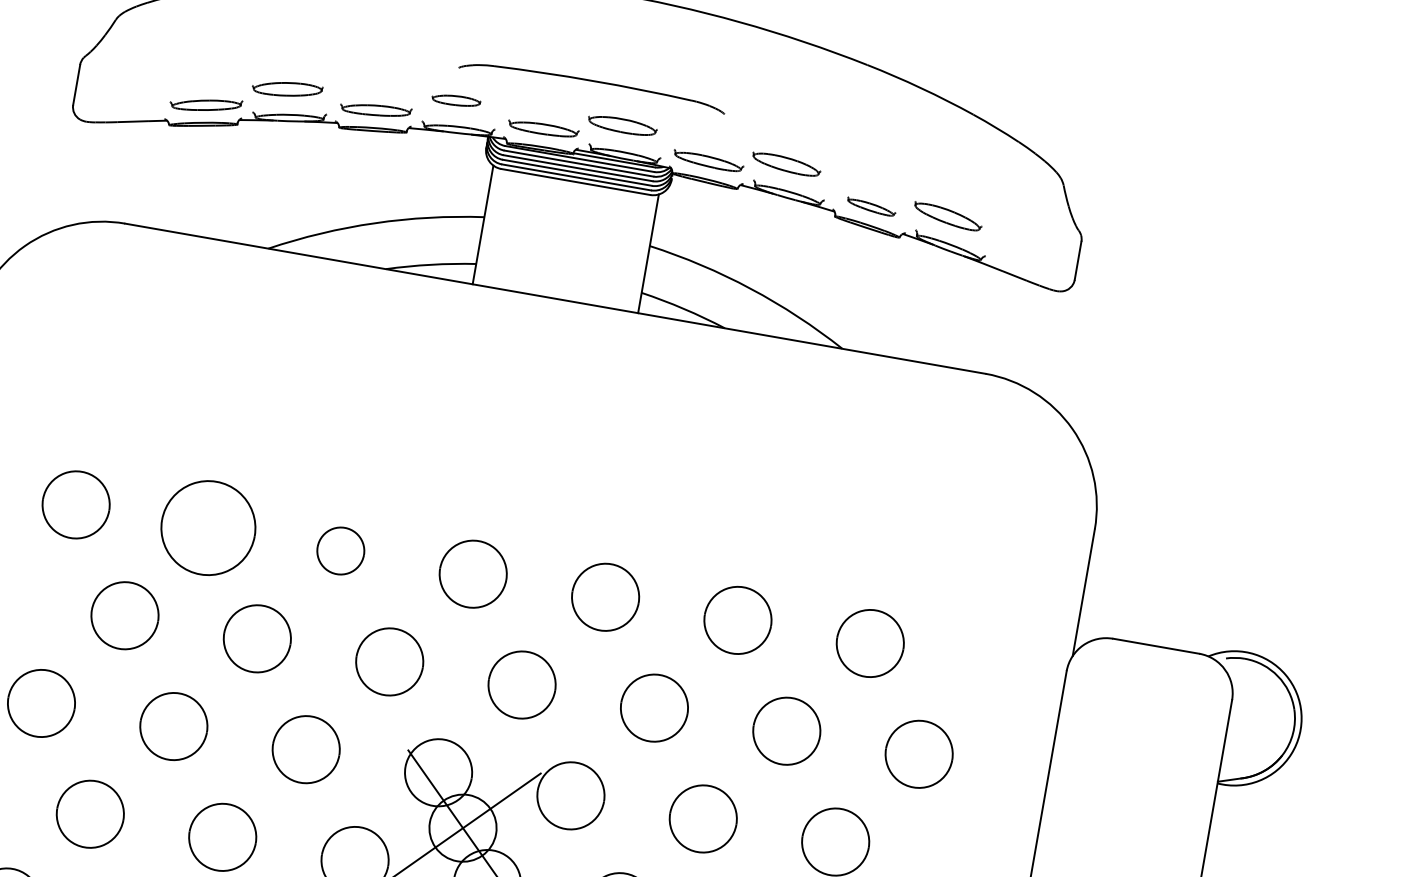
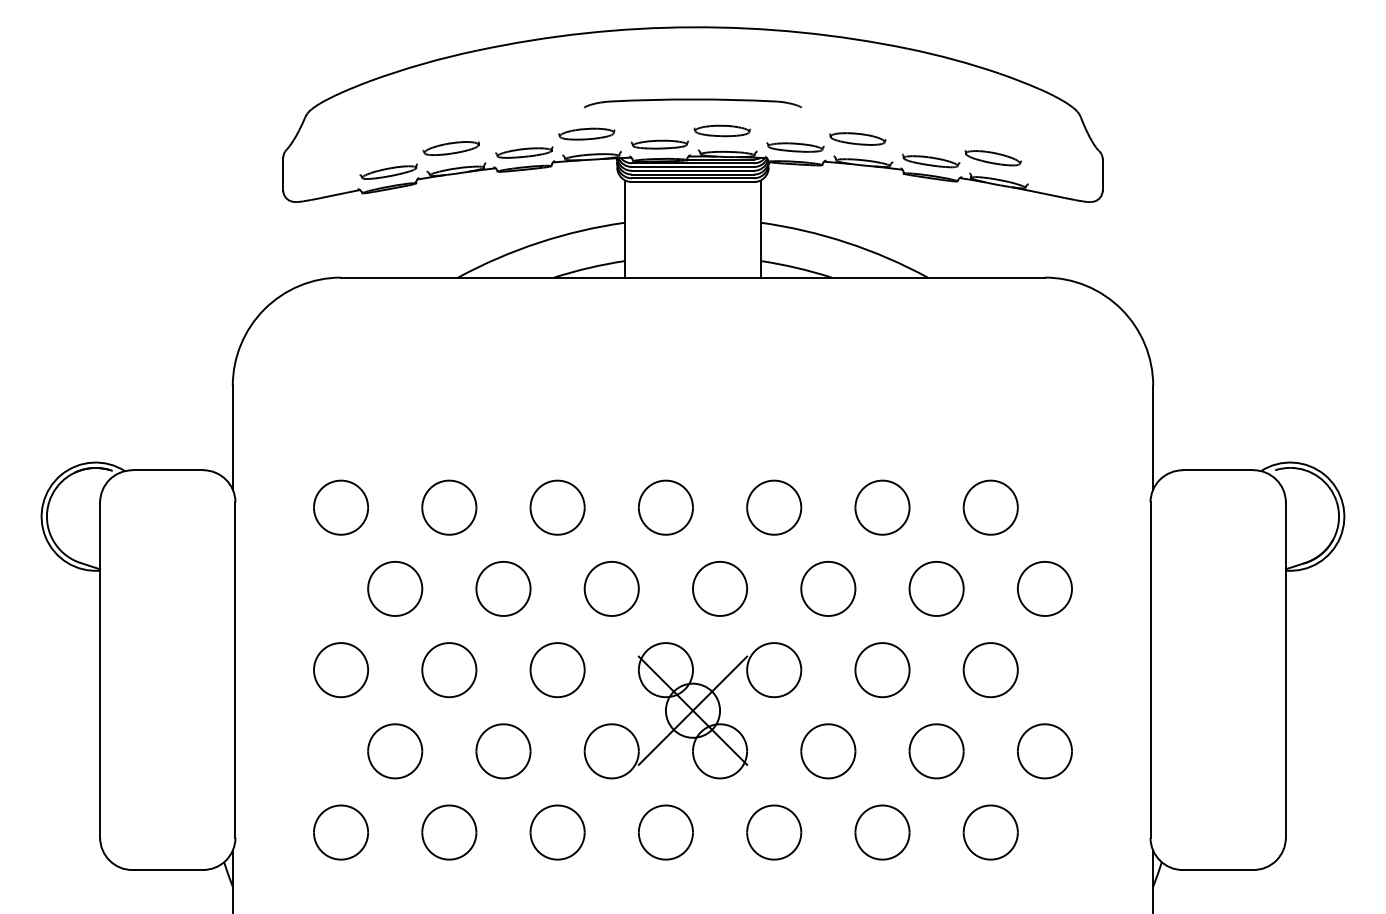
part: (455, 99) -> (586, 133), size x1.43
part: (871, 206) -> (931, 160), size x1.43
part: (208, 527) -> (449, 507), size x0.71
part: (340, 550) -> (557, 507), size x1.43

